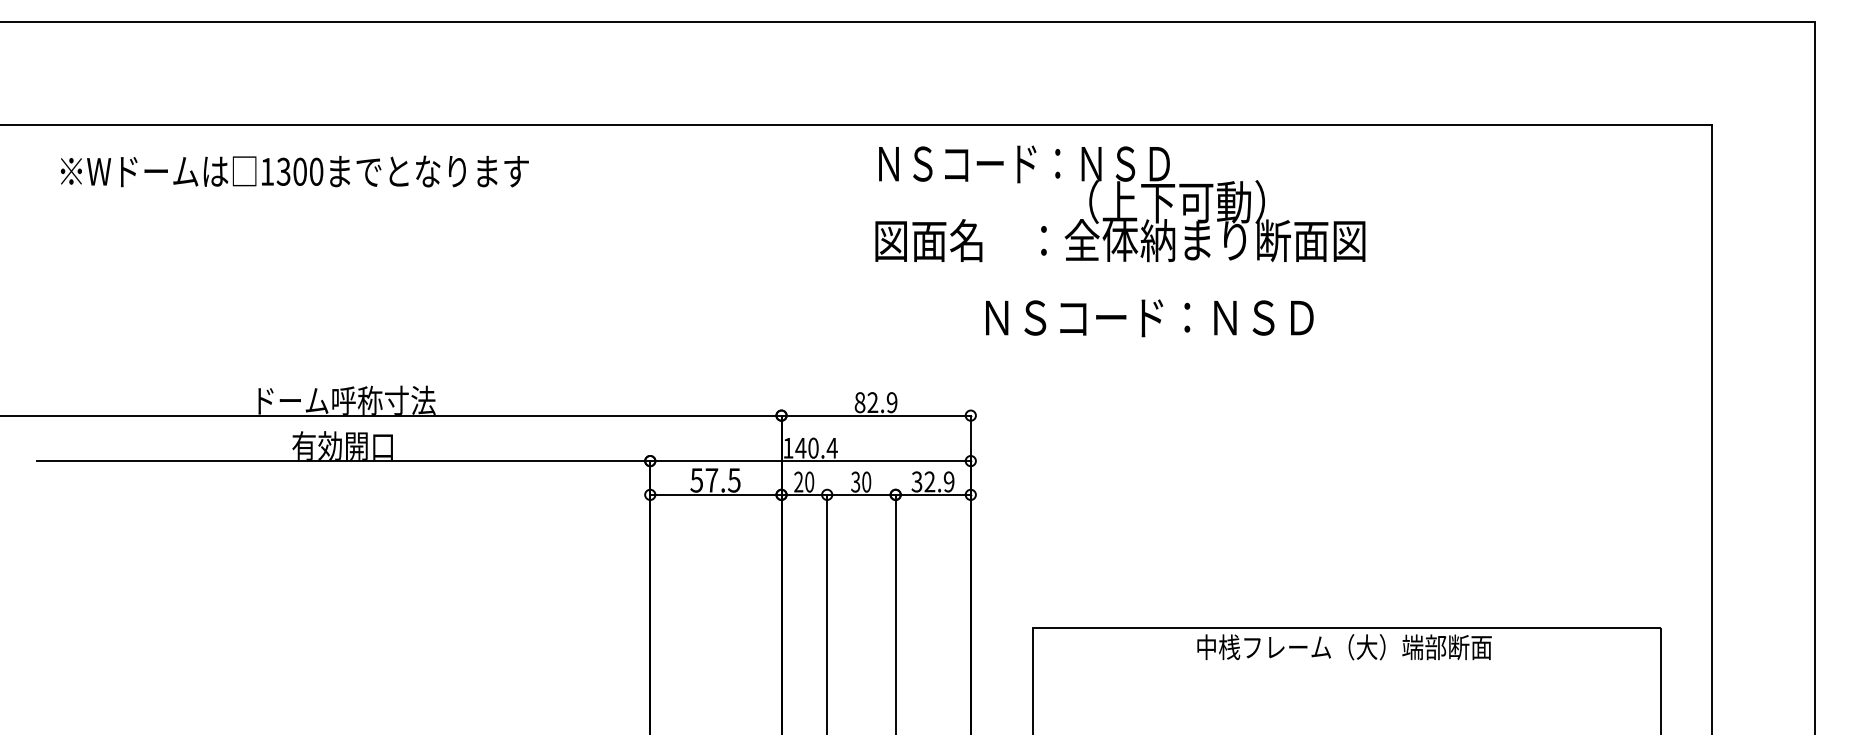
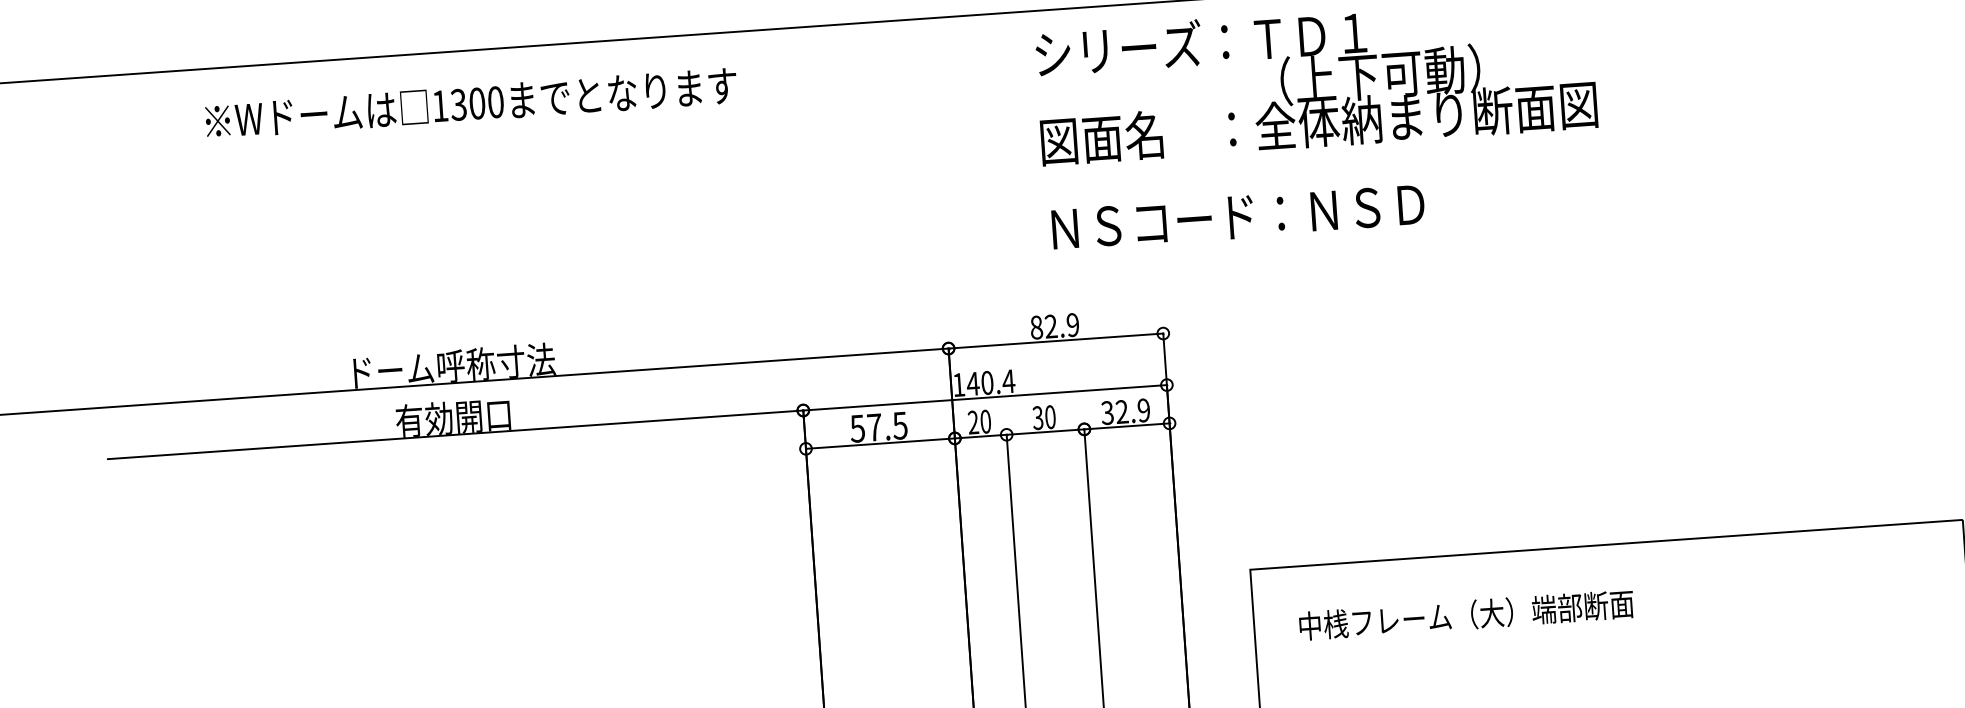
text: (1022, 162) -> (1201, 42), ＮＳコード：ＮＳＤ -> シリーズ：ＴＤ１
text: (294, 171) -> (470, 103), moved
text: (1149, 318) -> (1238, 217), moved
text: (1344, 647) -> (1466, 615), moved

